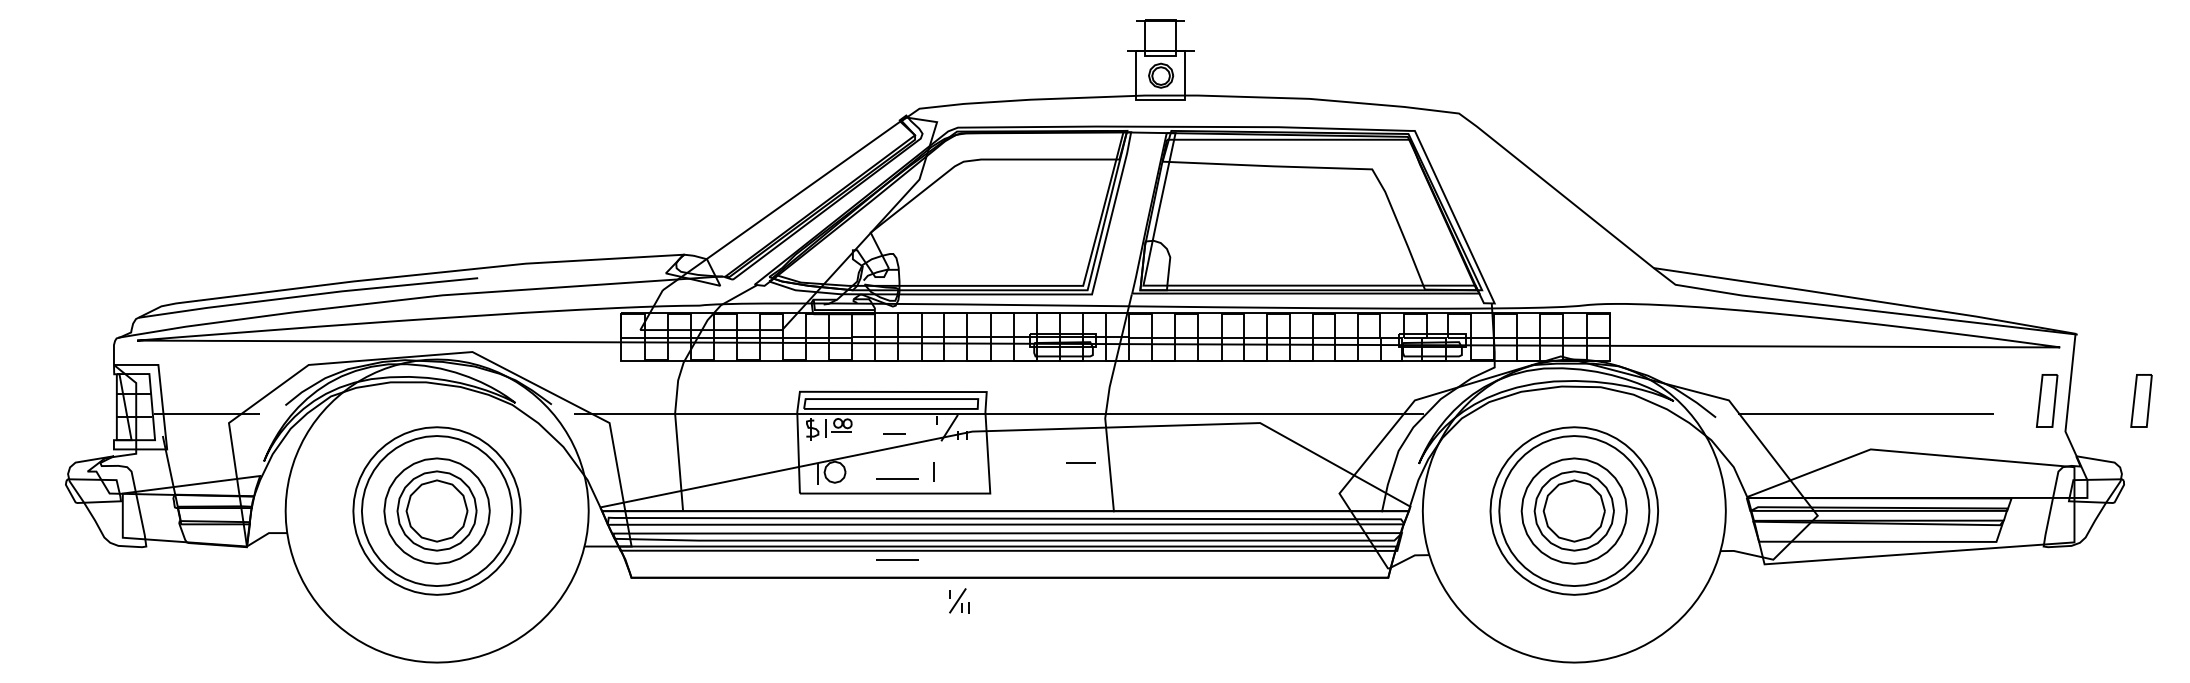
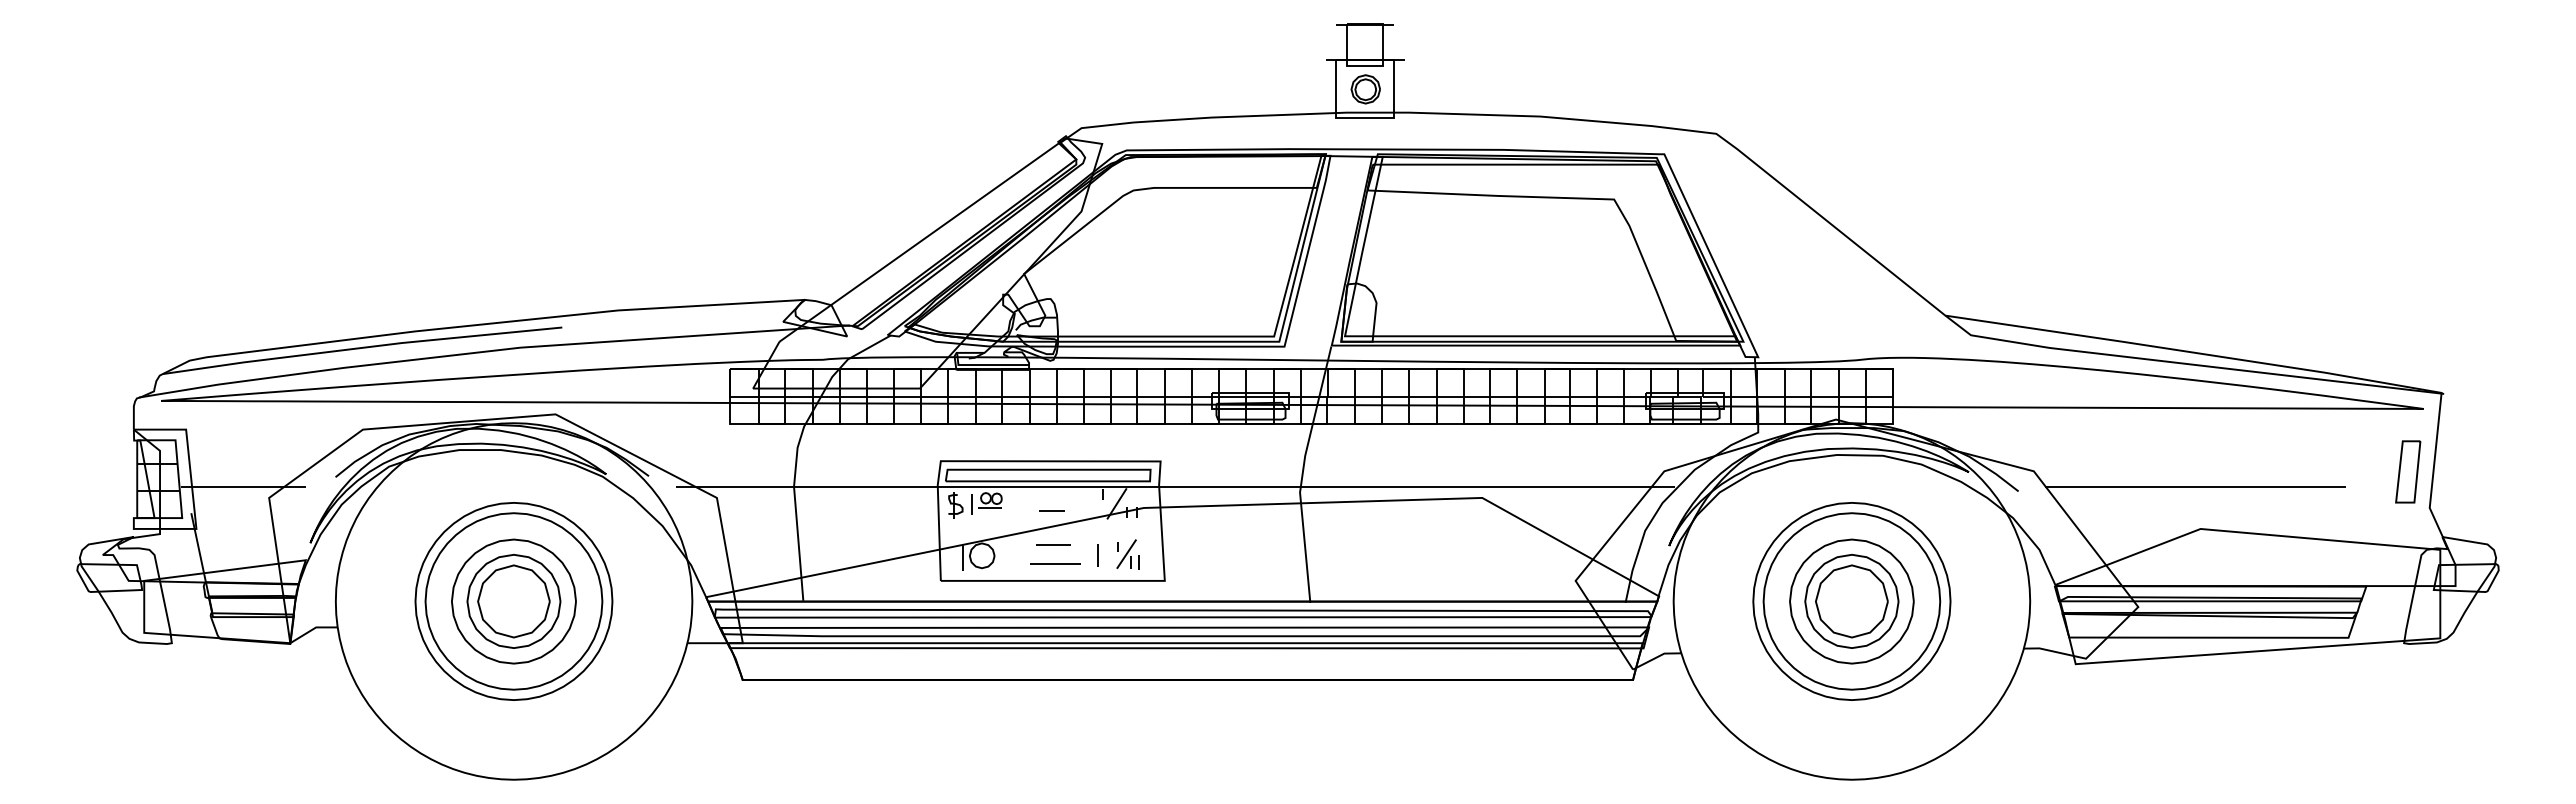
part: (2141, 400) -> (2519, 471), removed
line: (1080, 462) -> (1053, 544), moved
line: (897, 560) -> (1055, 659), removed
part: (958, 601) -> (1127, 554), moved

